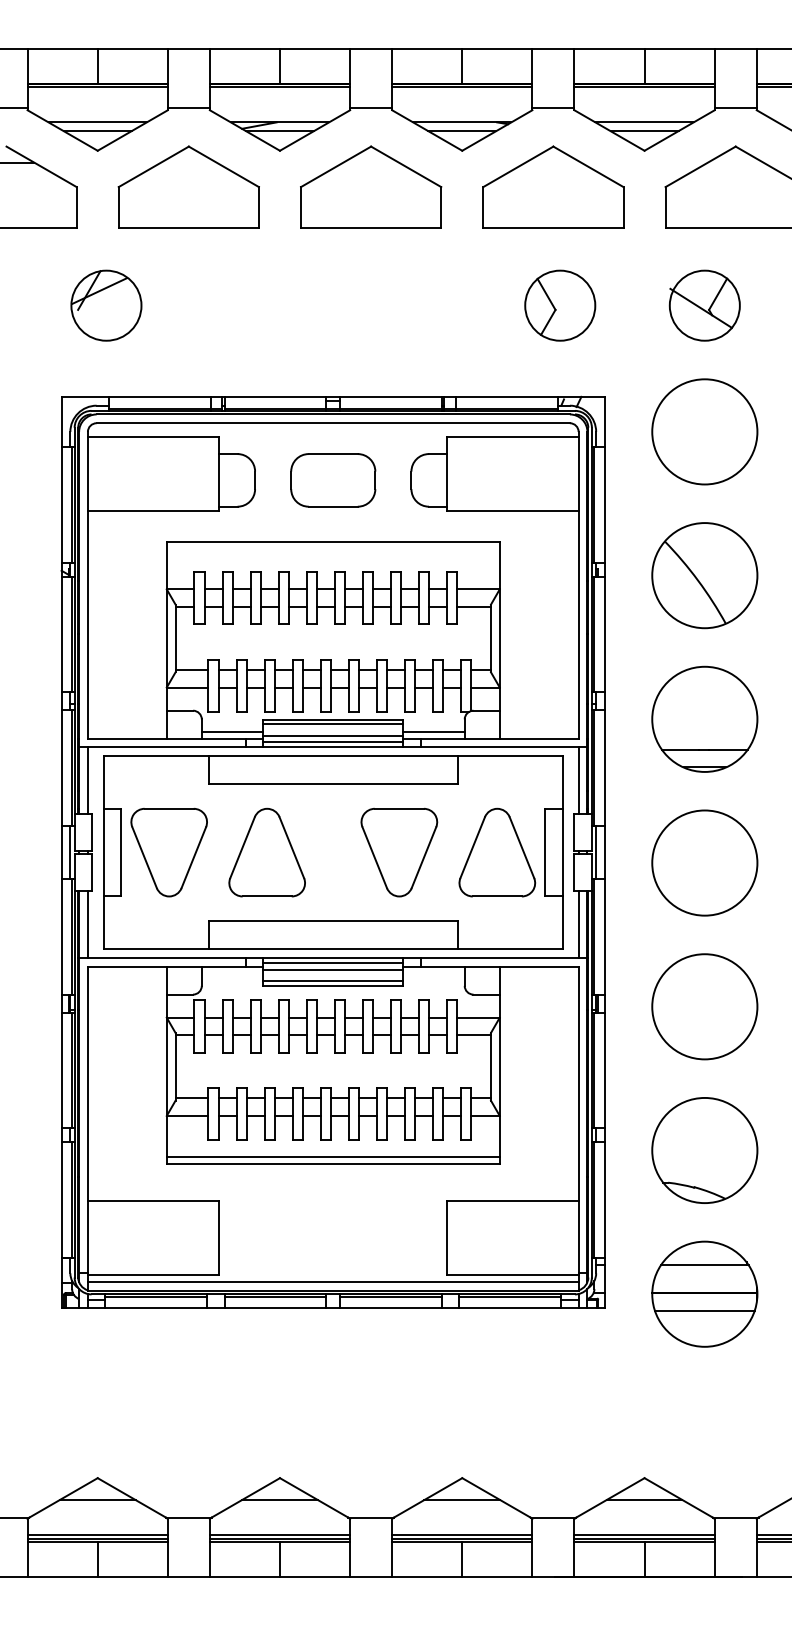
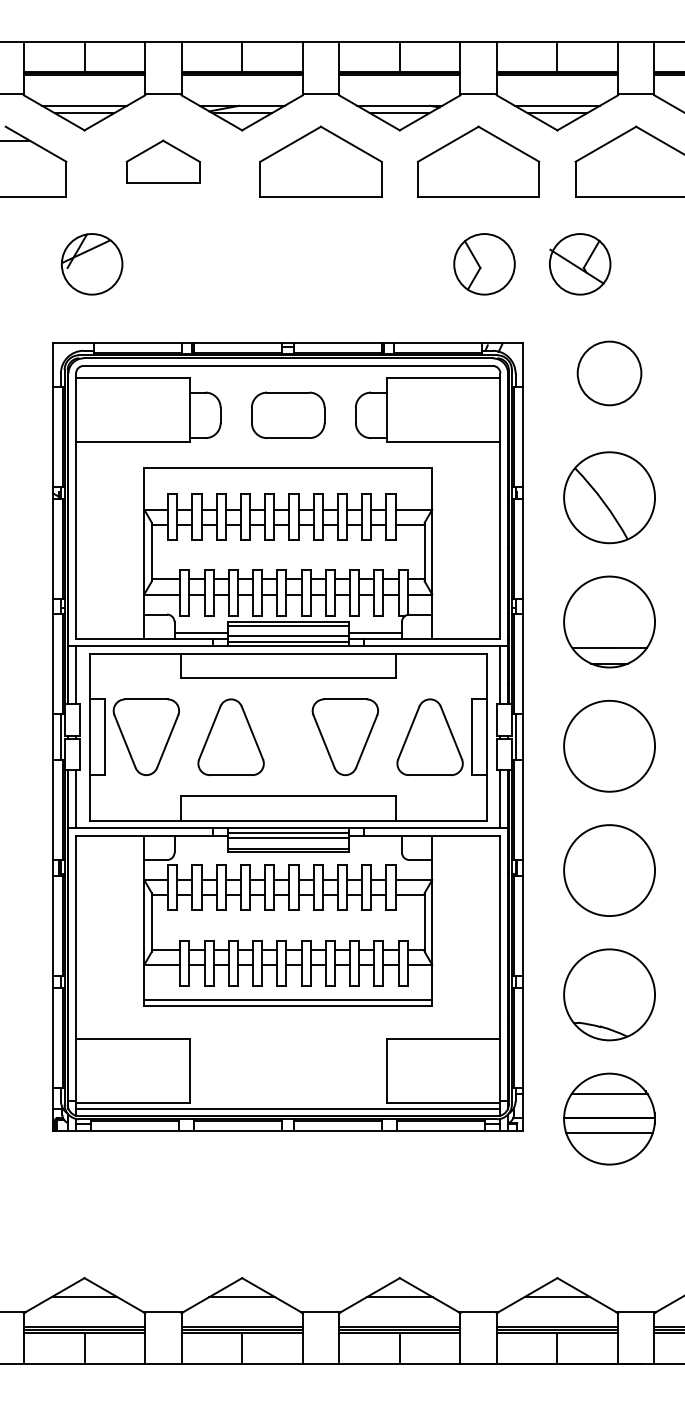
part: (188, 186) -> (163, 161), size x0.6
part: (704, 305) -> (579, 264), moved
circle: (704, 431) -> (609, 373), size x0.7

